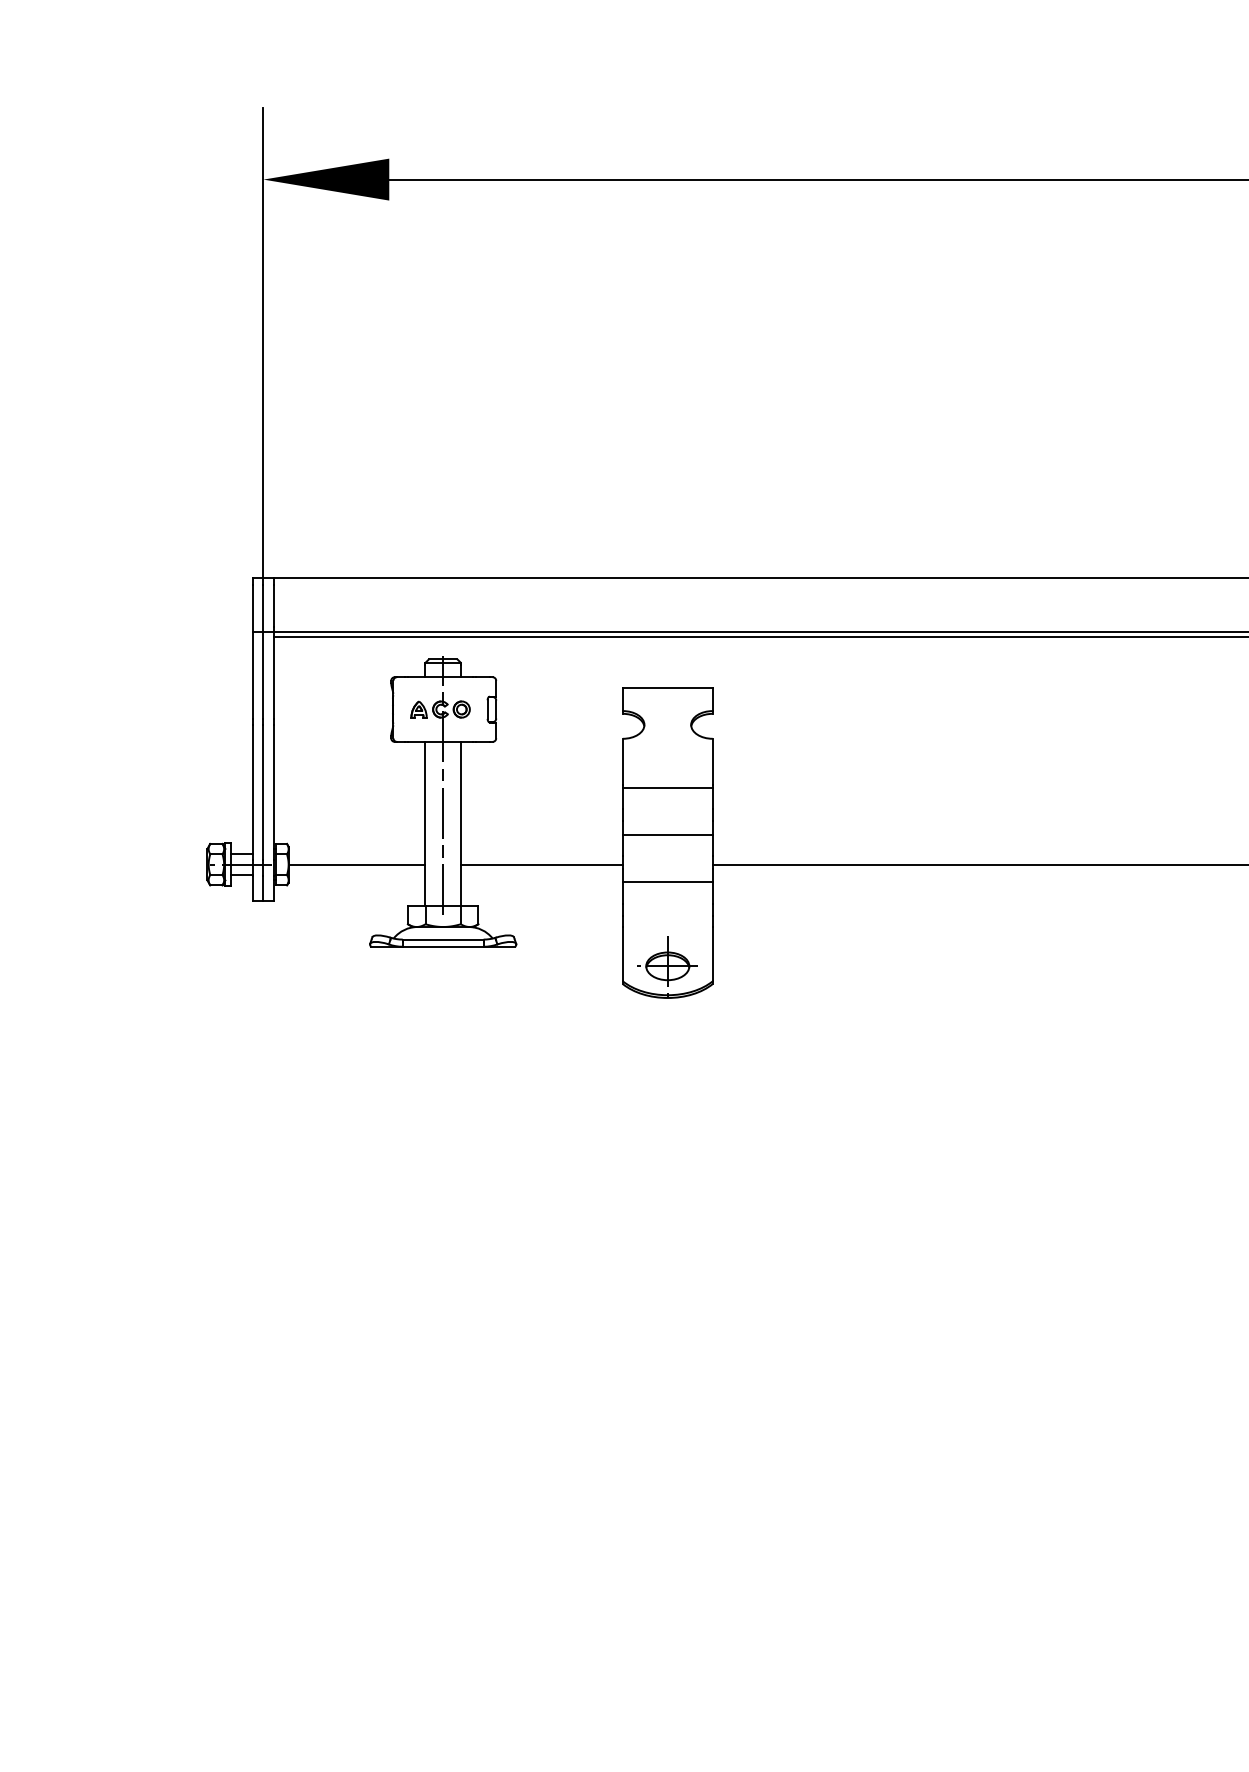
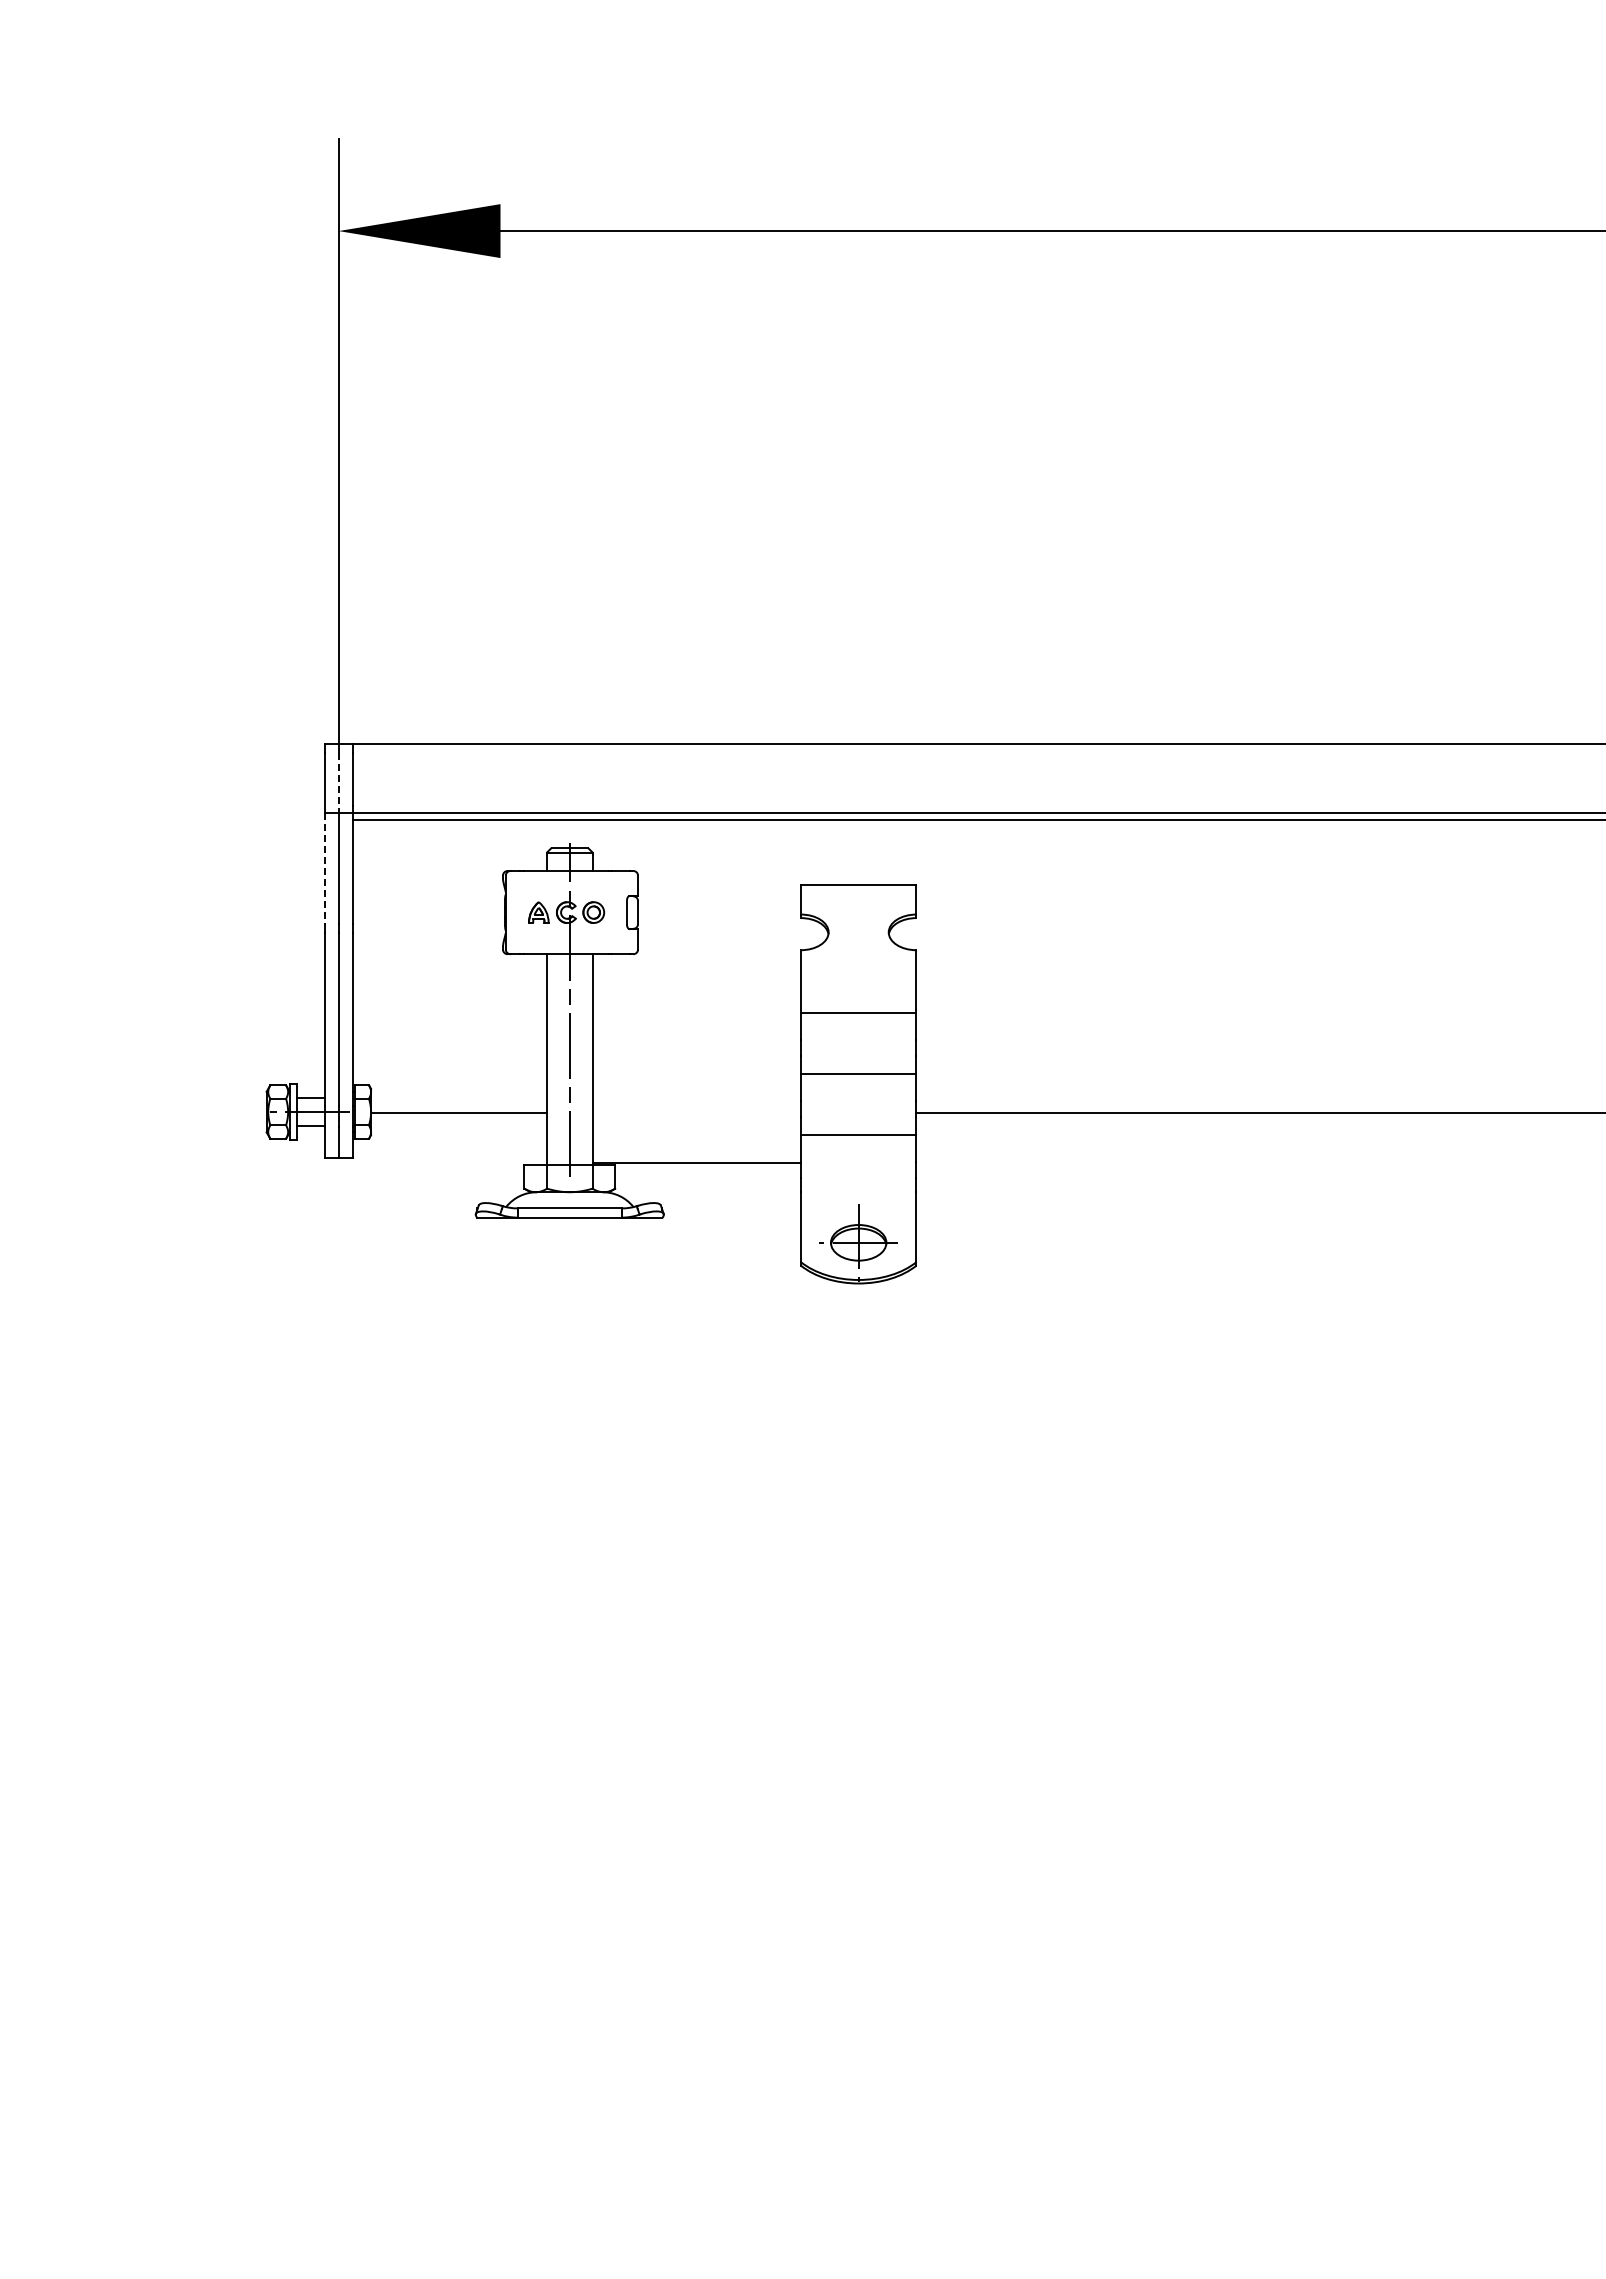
line: (263, 609) -> (338, 783), solid -> dashed
line: (252, 675) -> (324, 868), solid -> dashed
line: (541, 865) -> (696, 1162), moved

